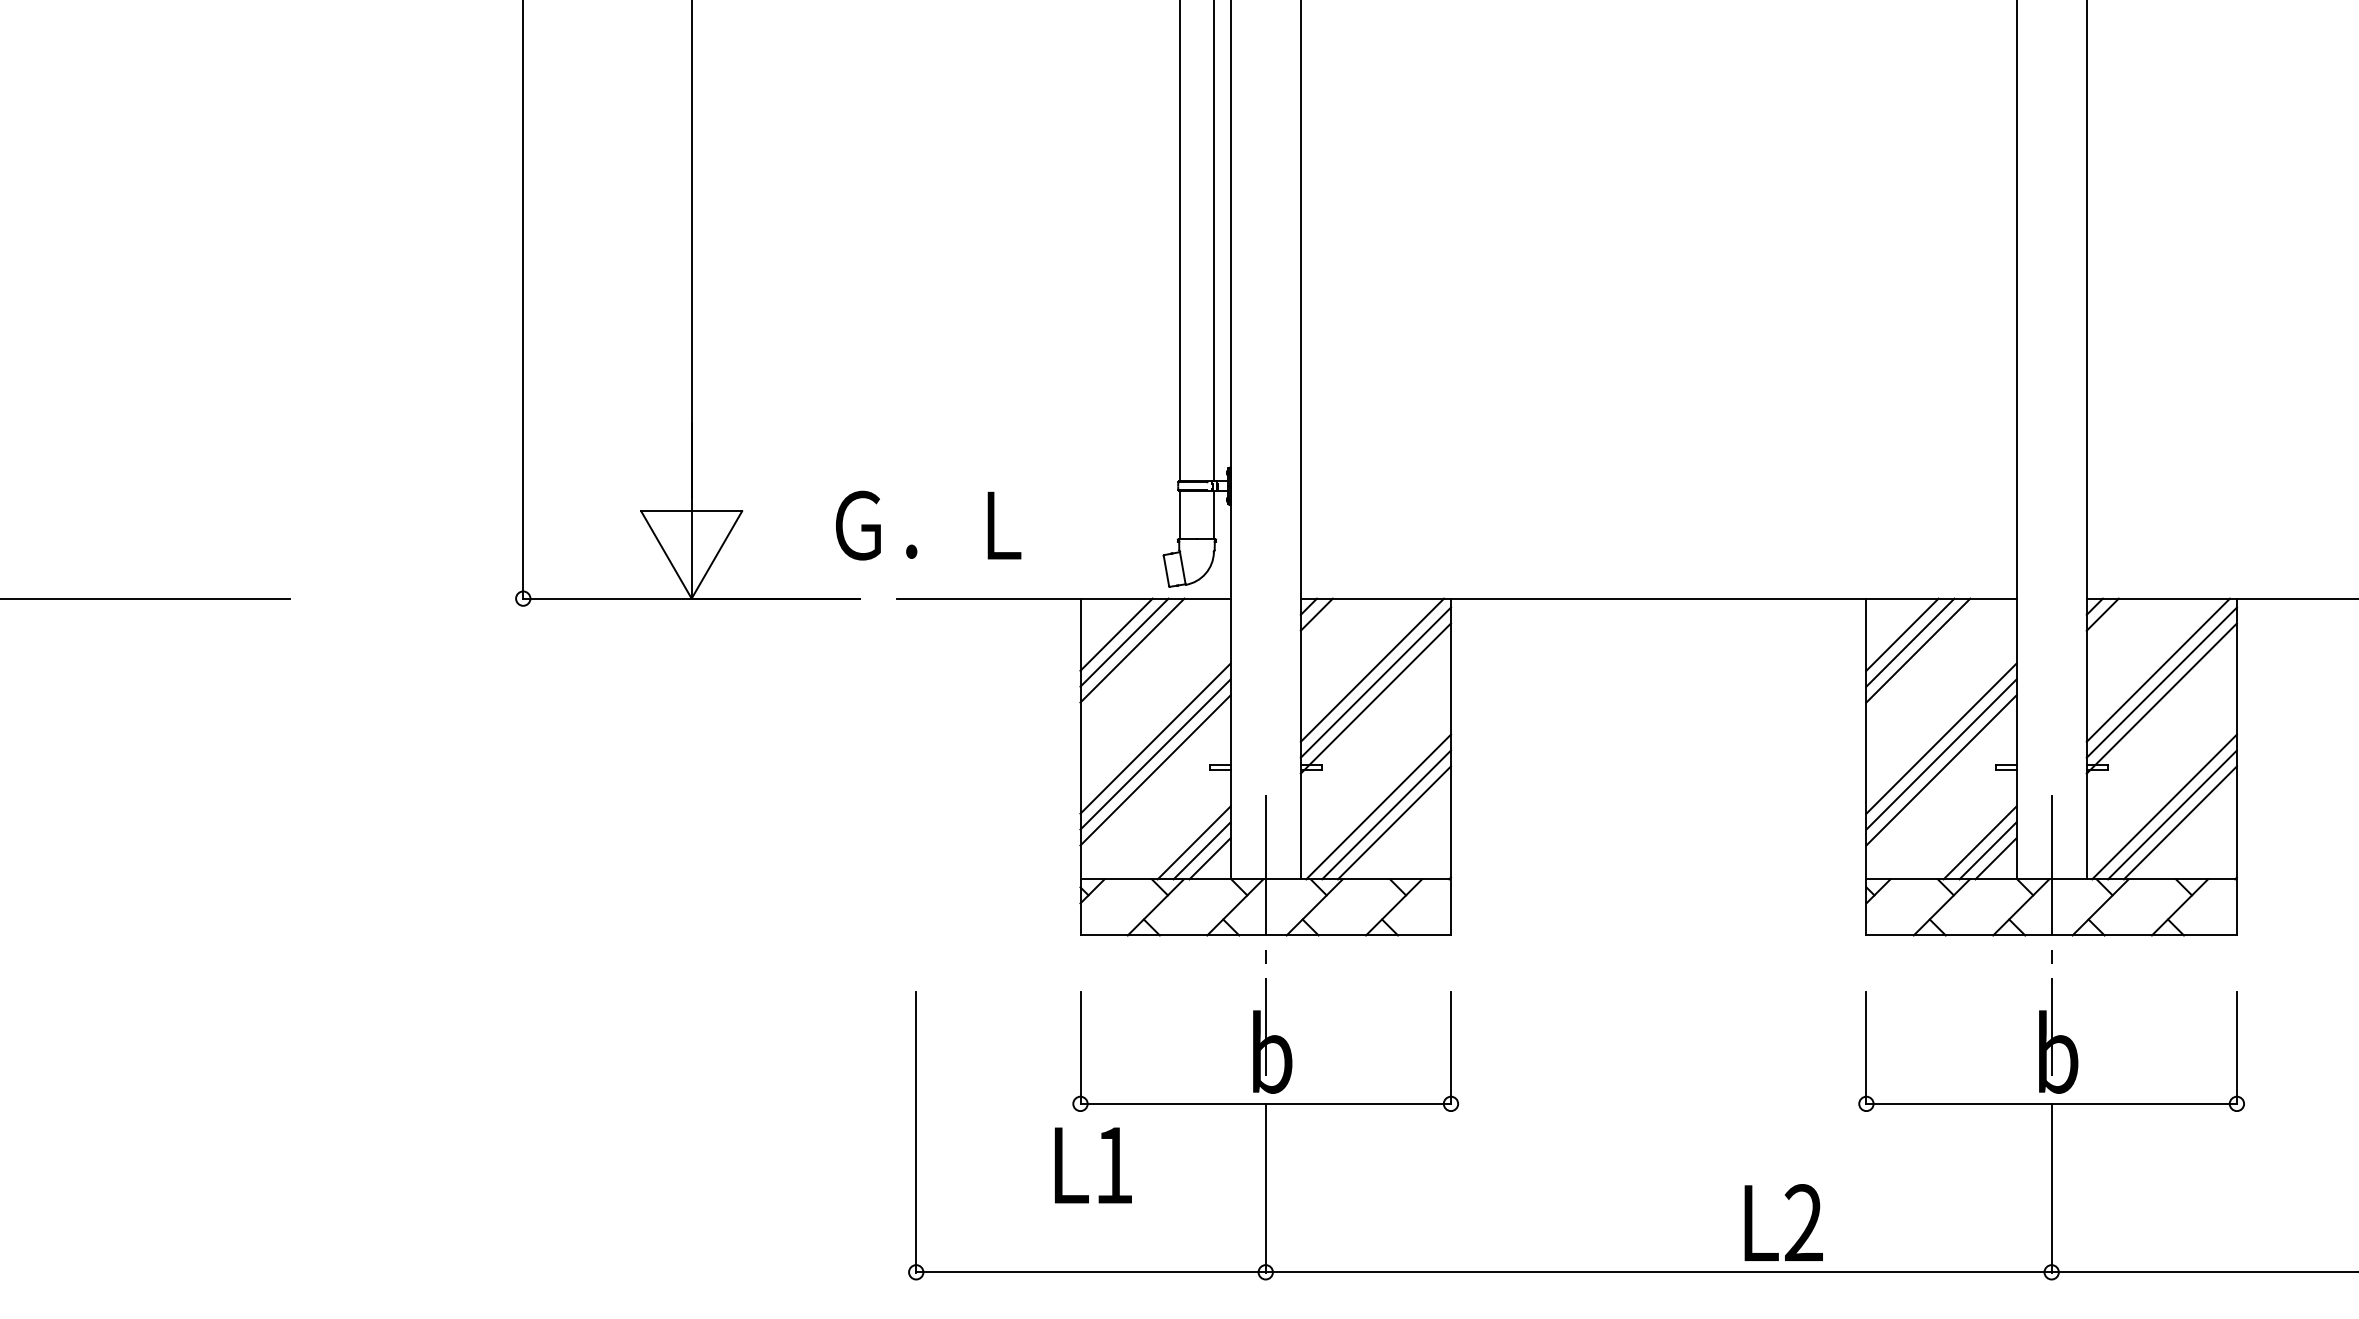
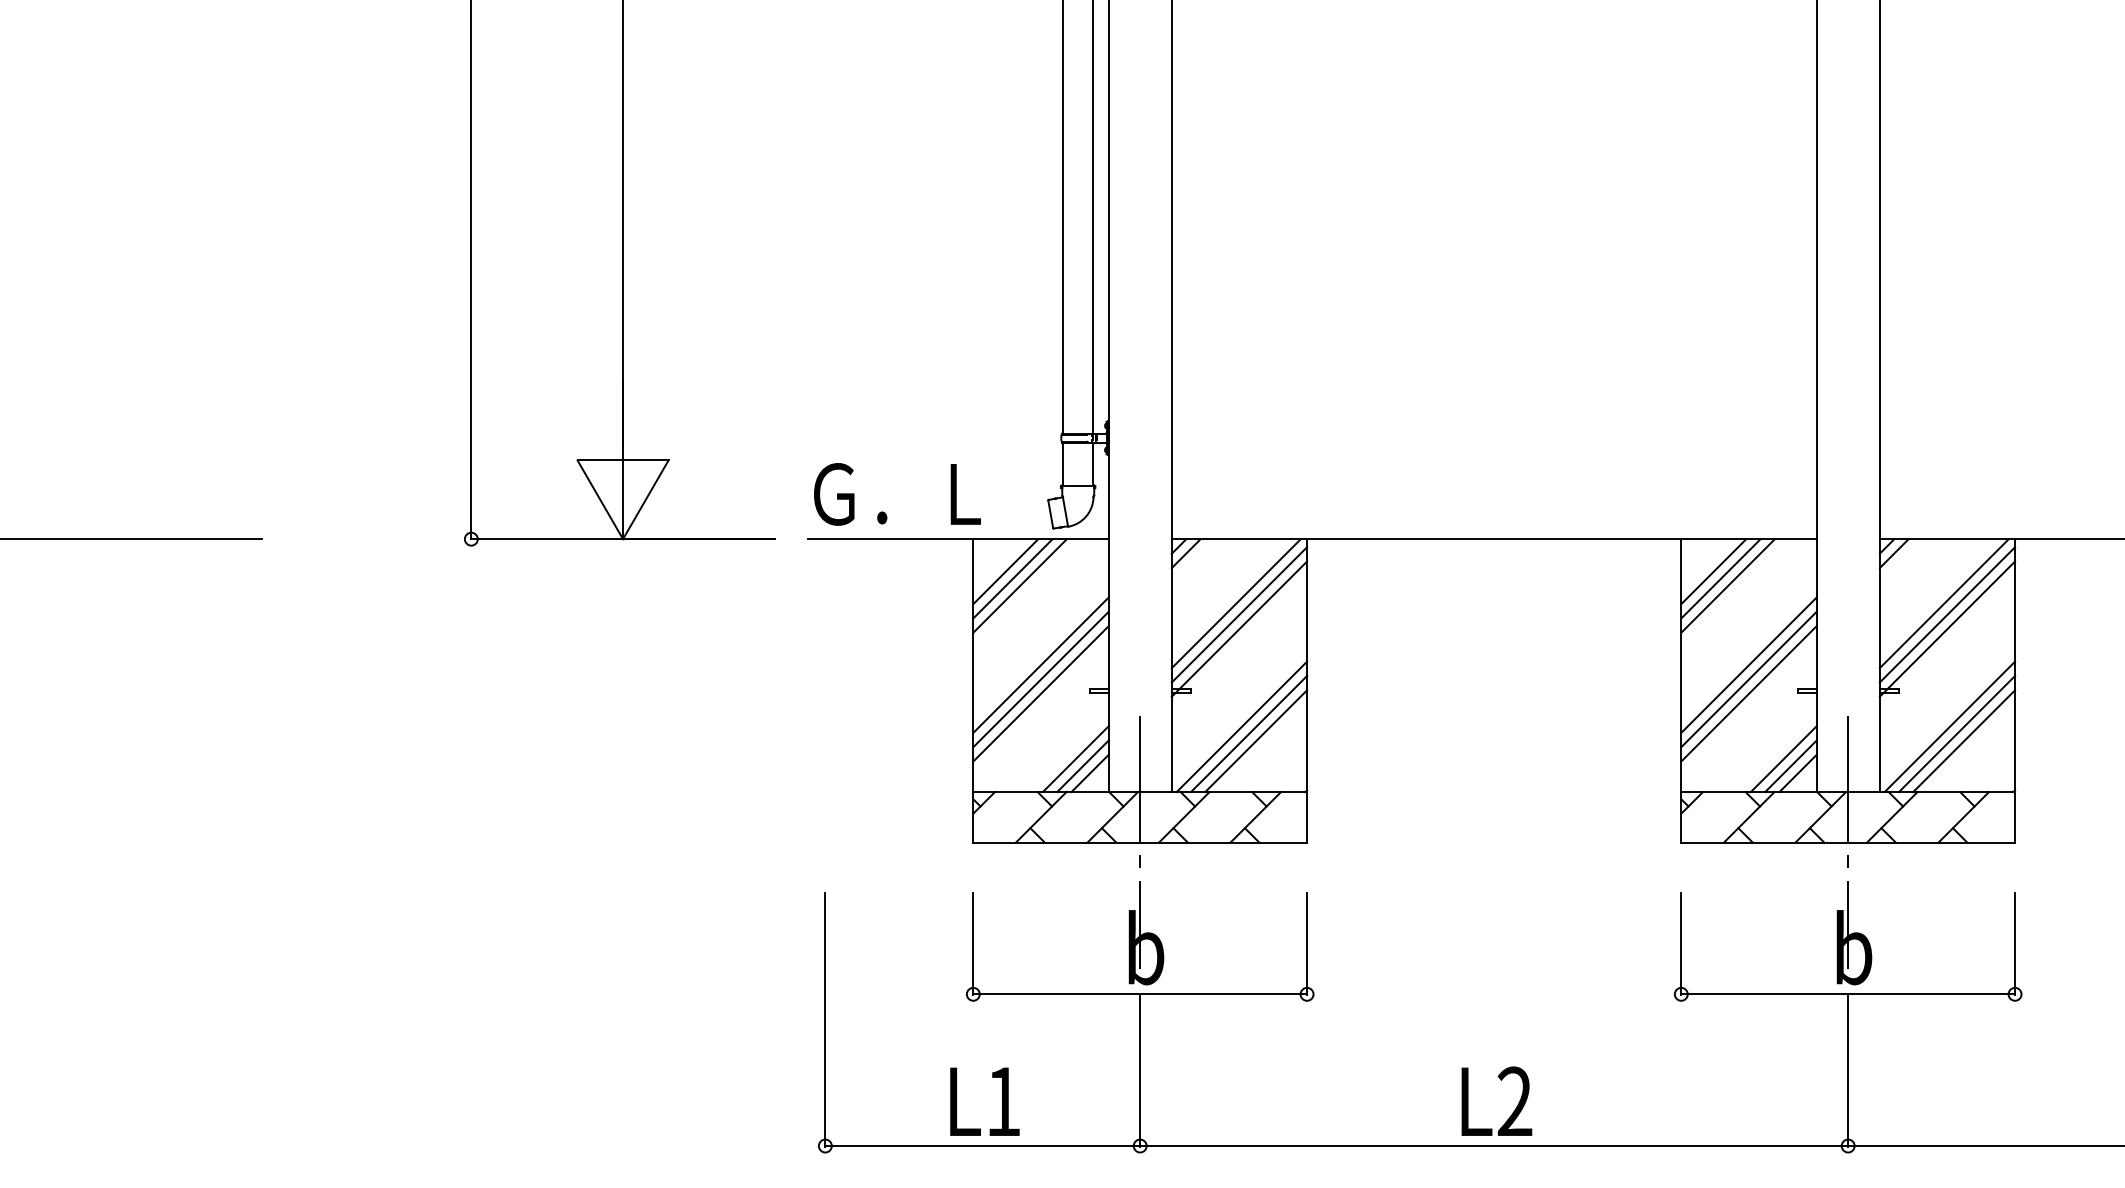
text: (928, 525) -> (897, 494), moved
text: (1092, 1165) -> (984, 1101), moved
text: (1783, 1221) -> (1496, 1100), moved

